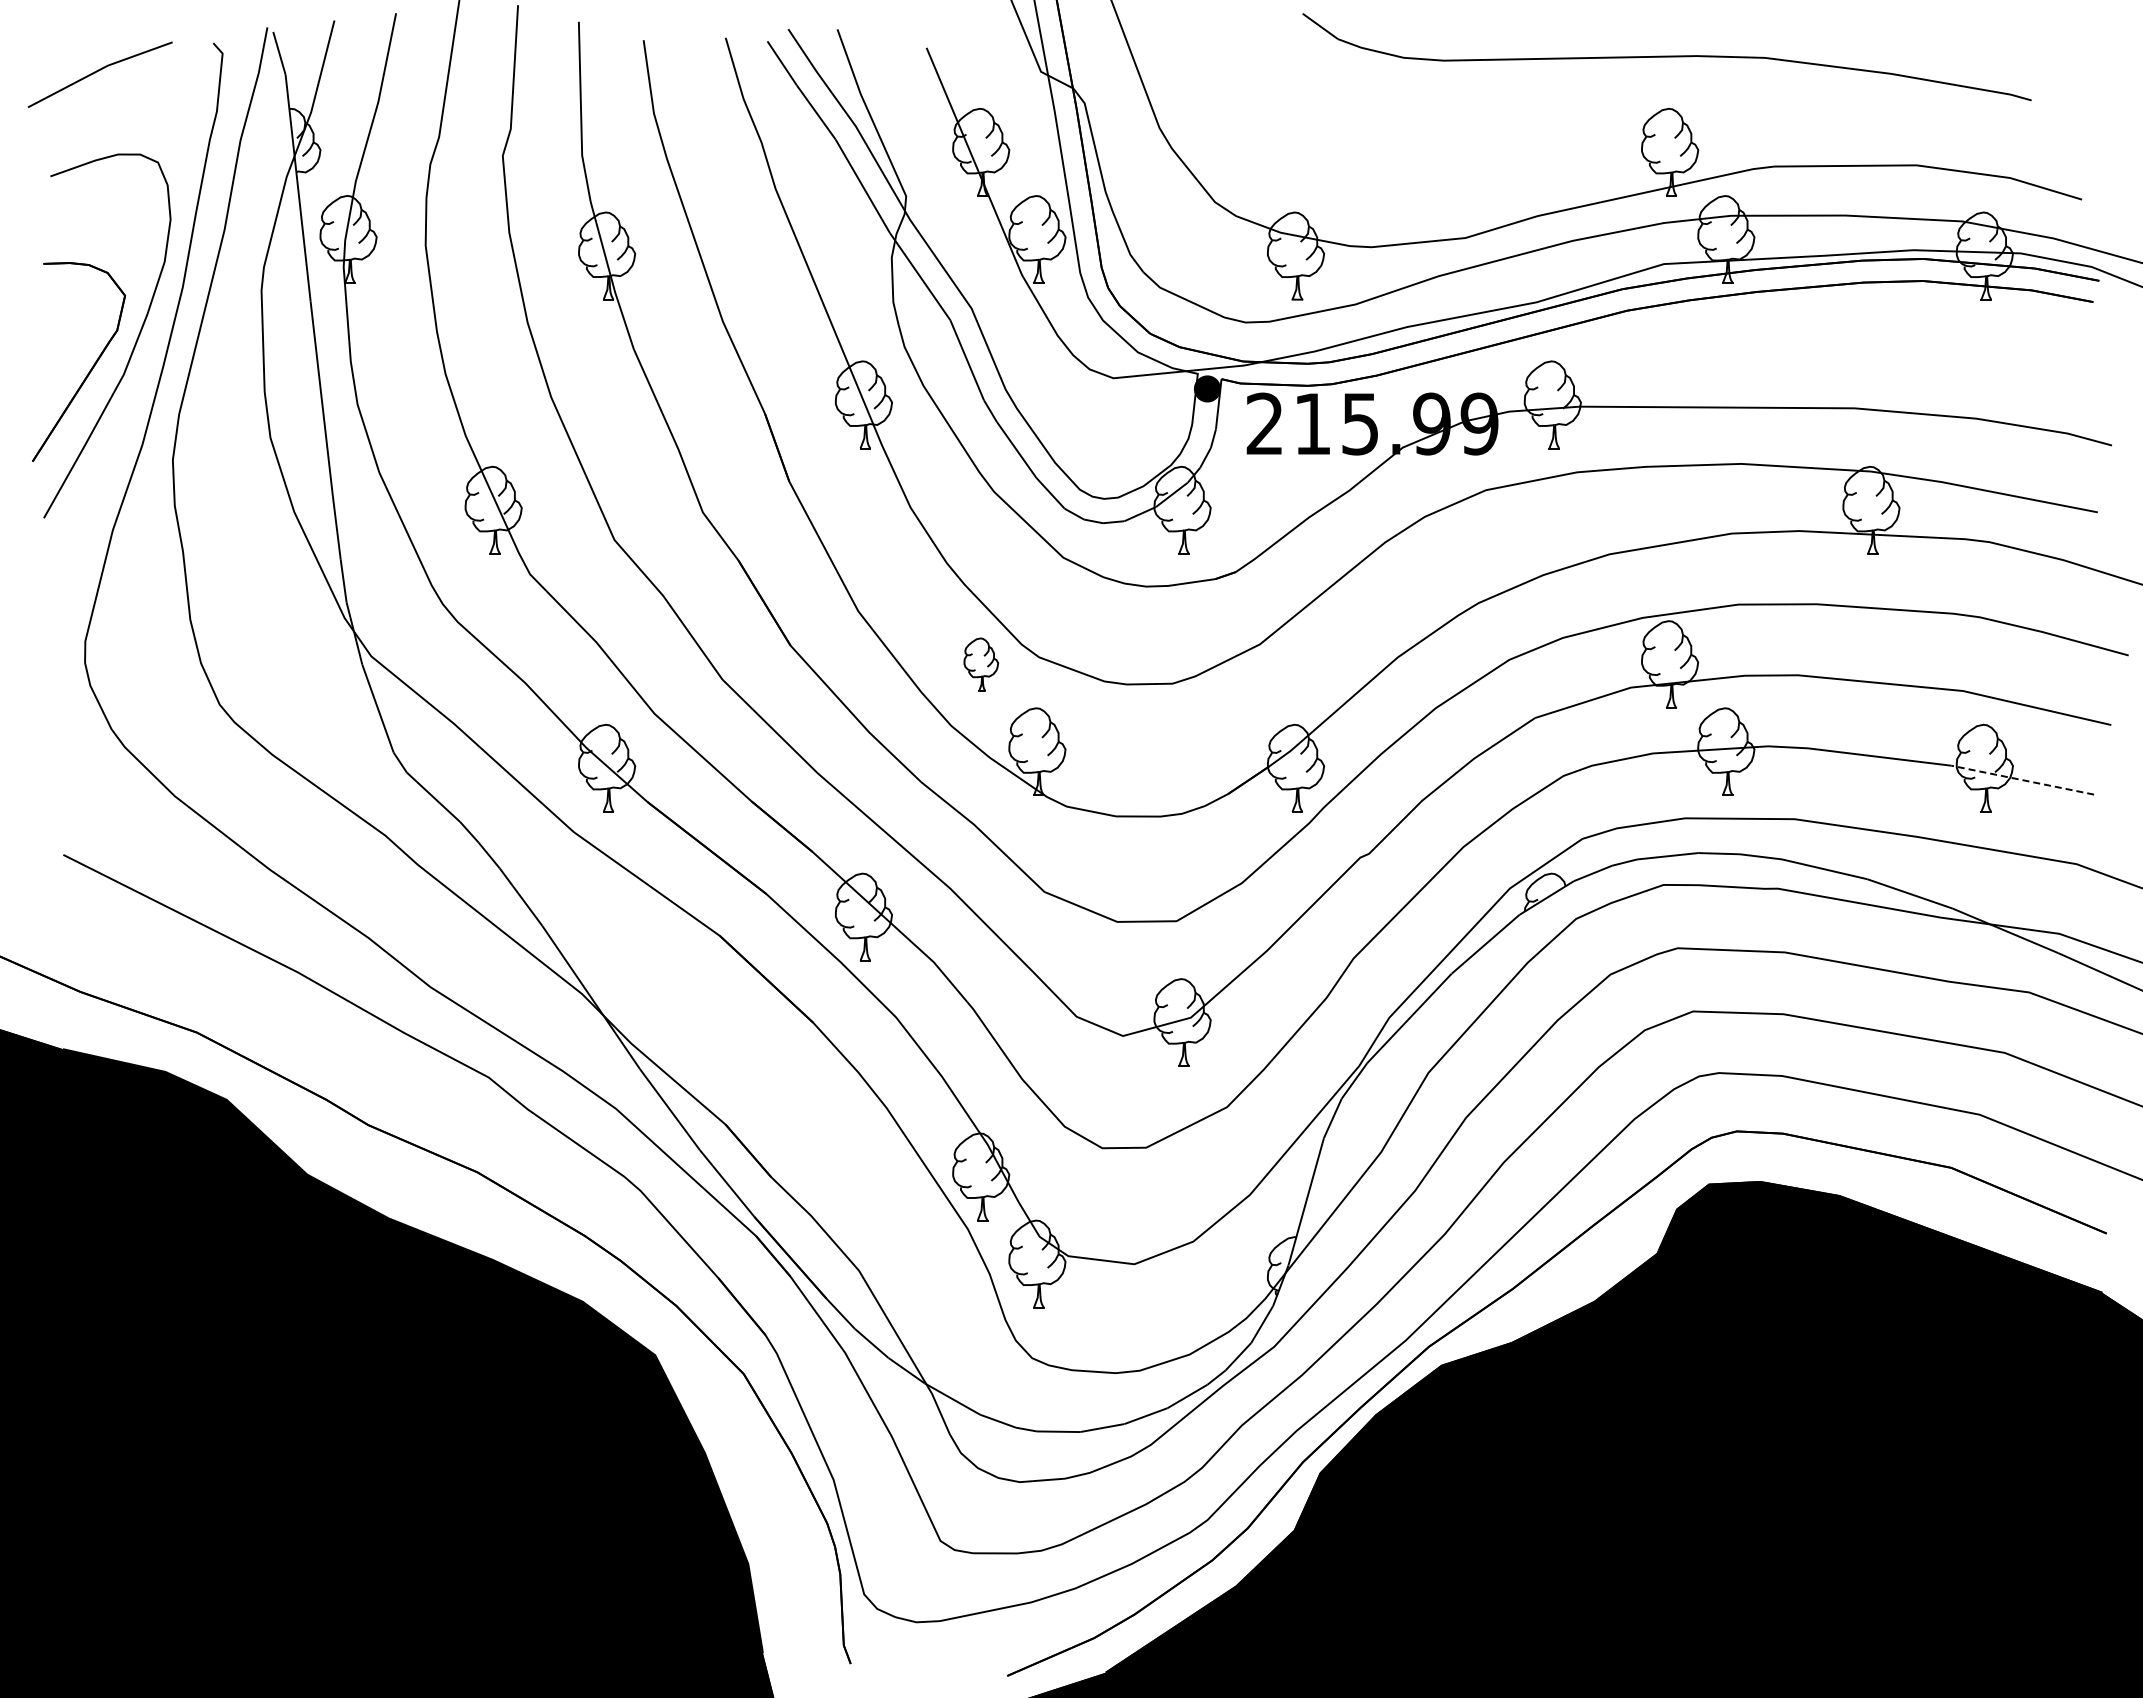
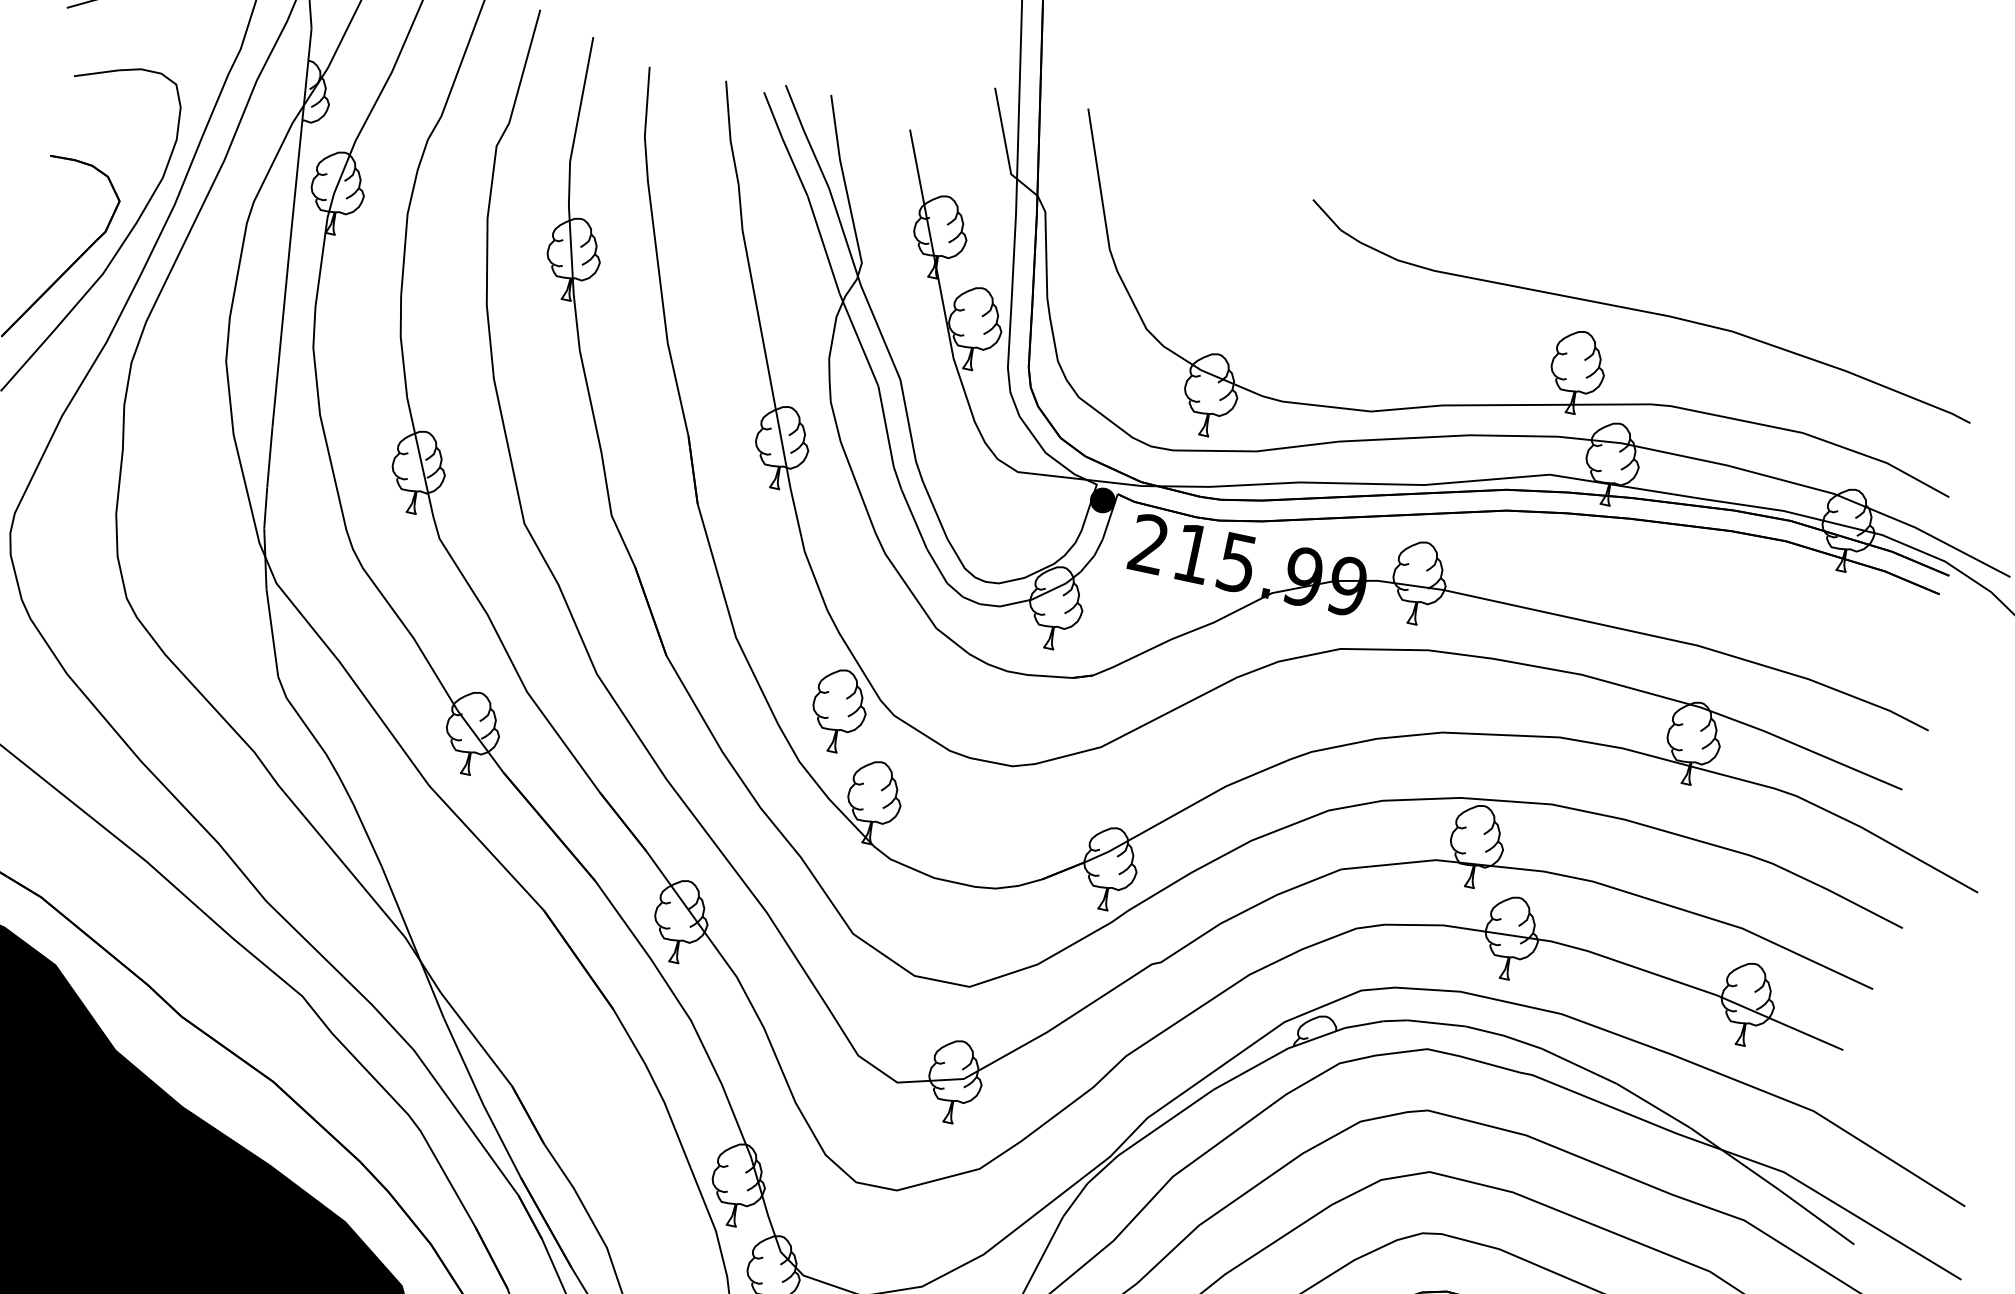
part: (1666, 57) -> (1641, 311), moved
part: (981, 664) -> (839, 710), size x1.67
line: (2022, 780) -> (1779, 1023), dashed -> solid

